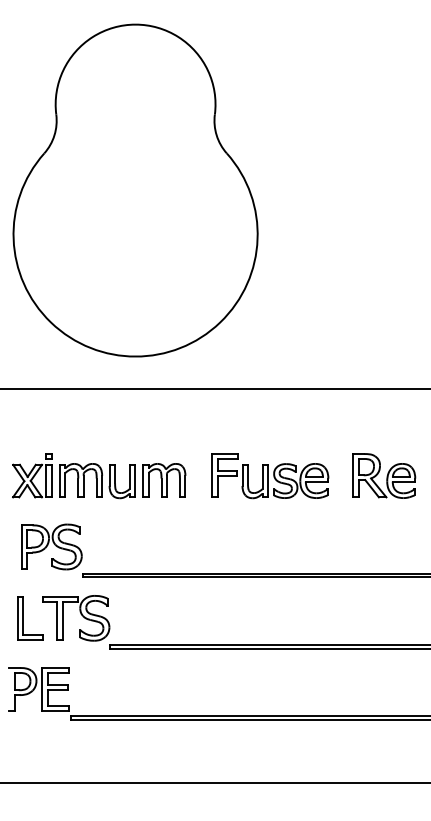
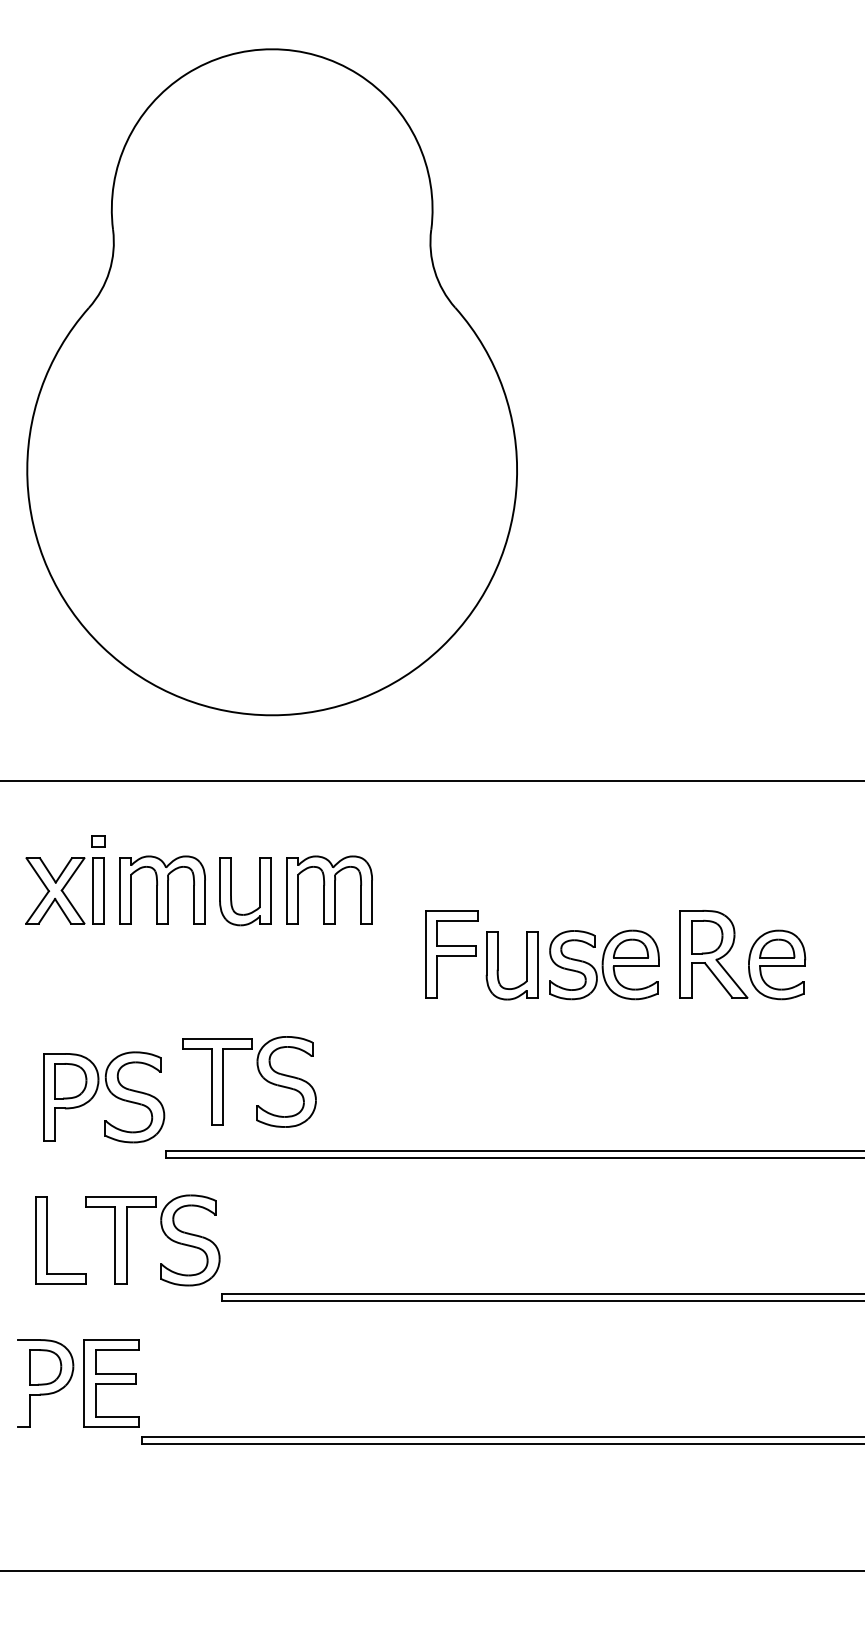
part: (384, 475) -> (743, 953), moved
part: (99, 476) -> (199, 881), moved
part: (124, 539) -> (249, 1082), added

